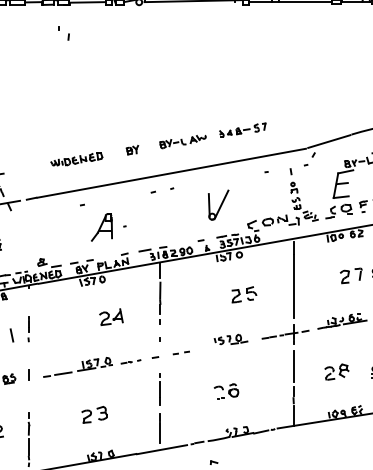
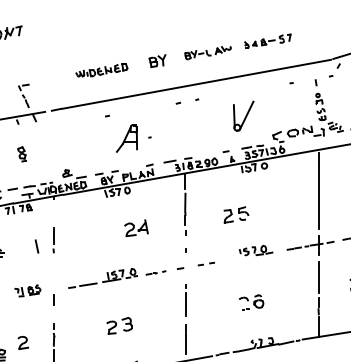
part: (132, 150) -> (157, 61), size x1.4
part: (244, 294) -> (236, 214), moved
line: (28, 374) -> (53, 299), moved

